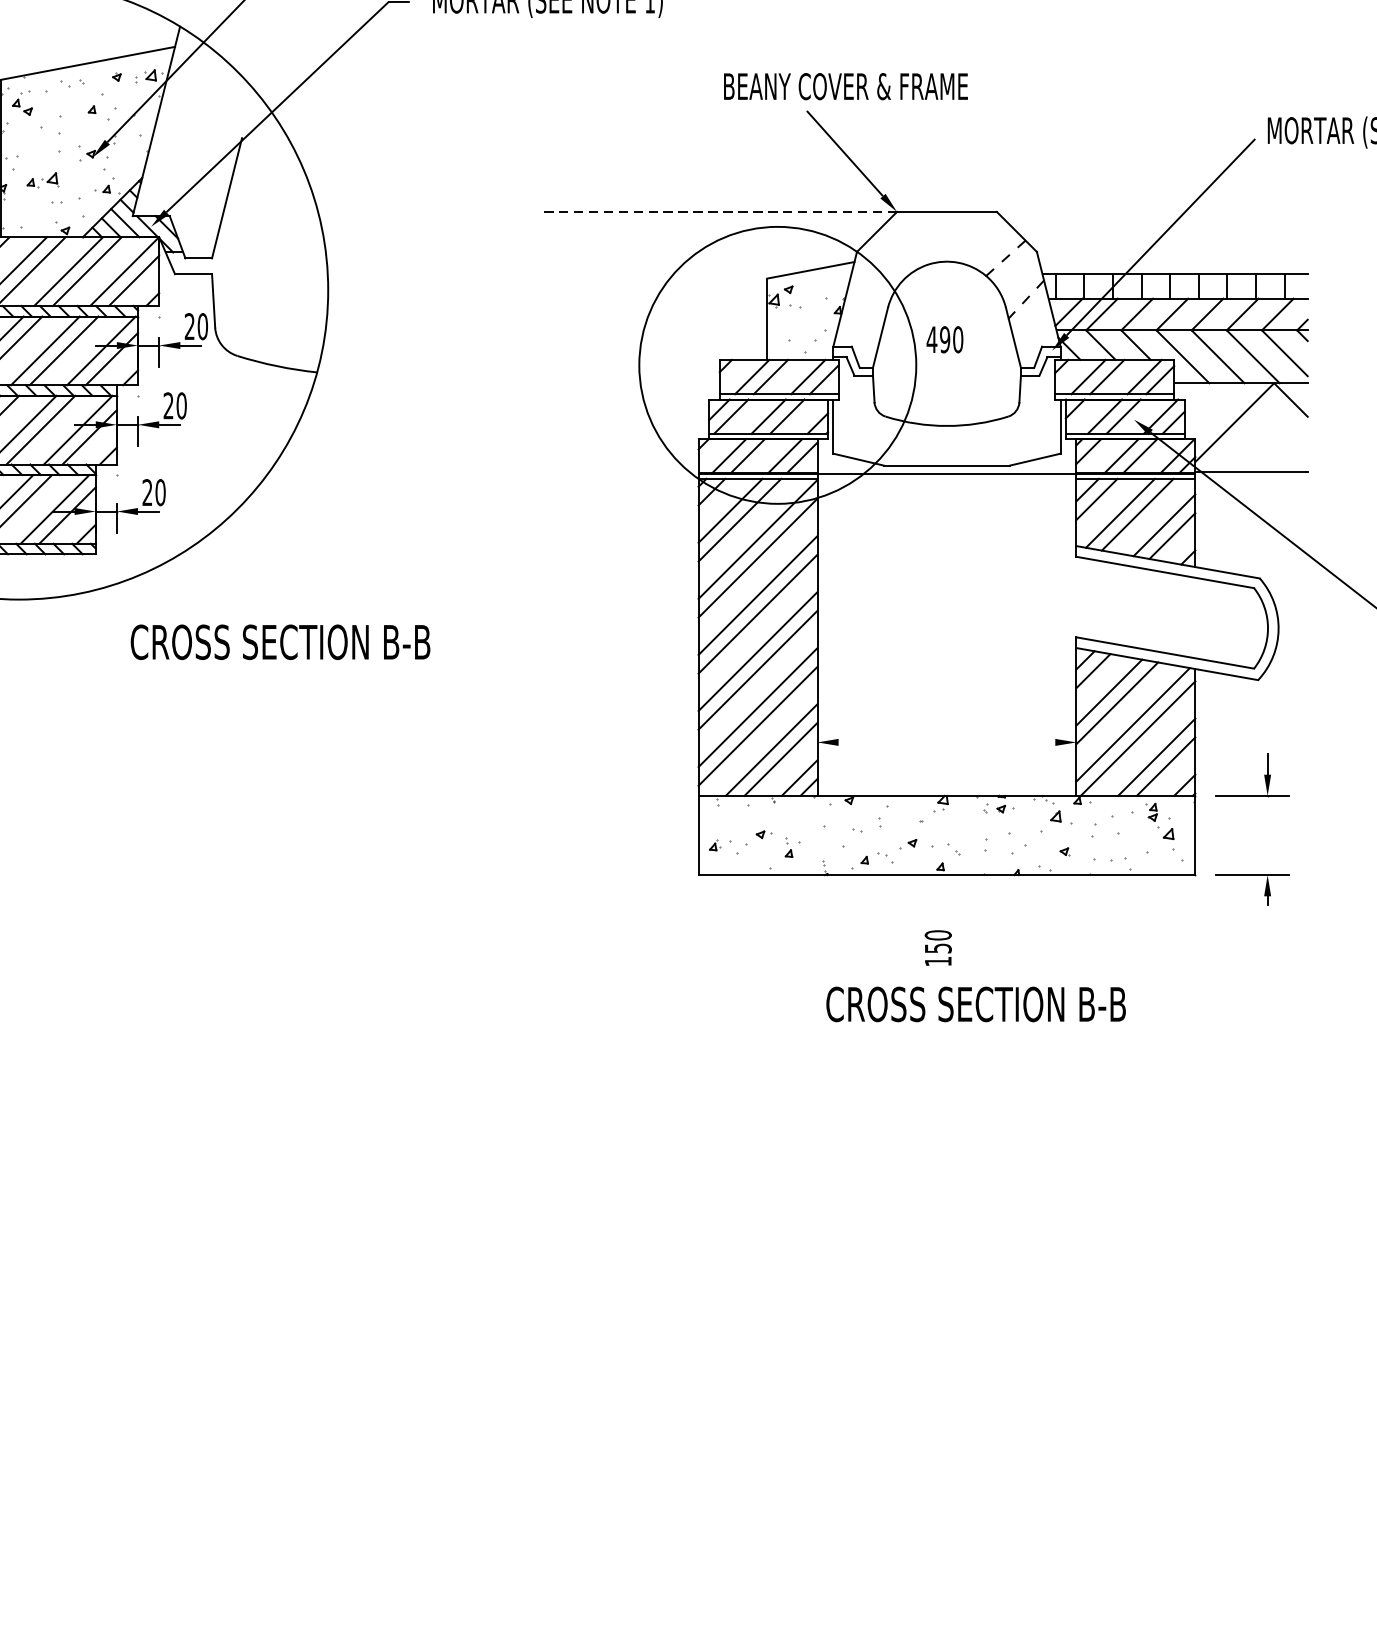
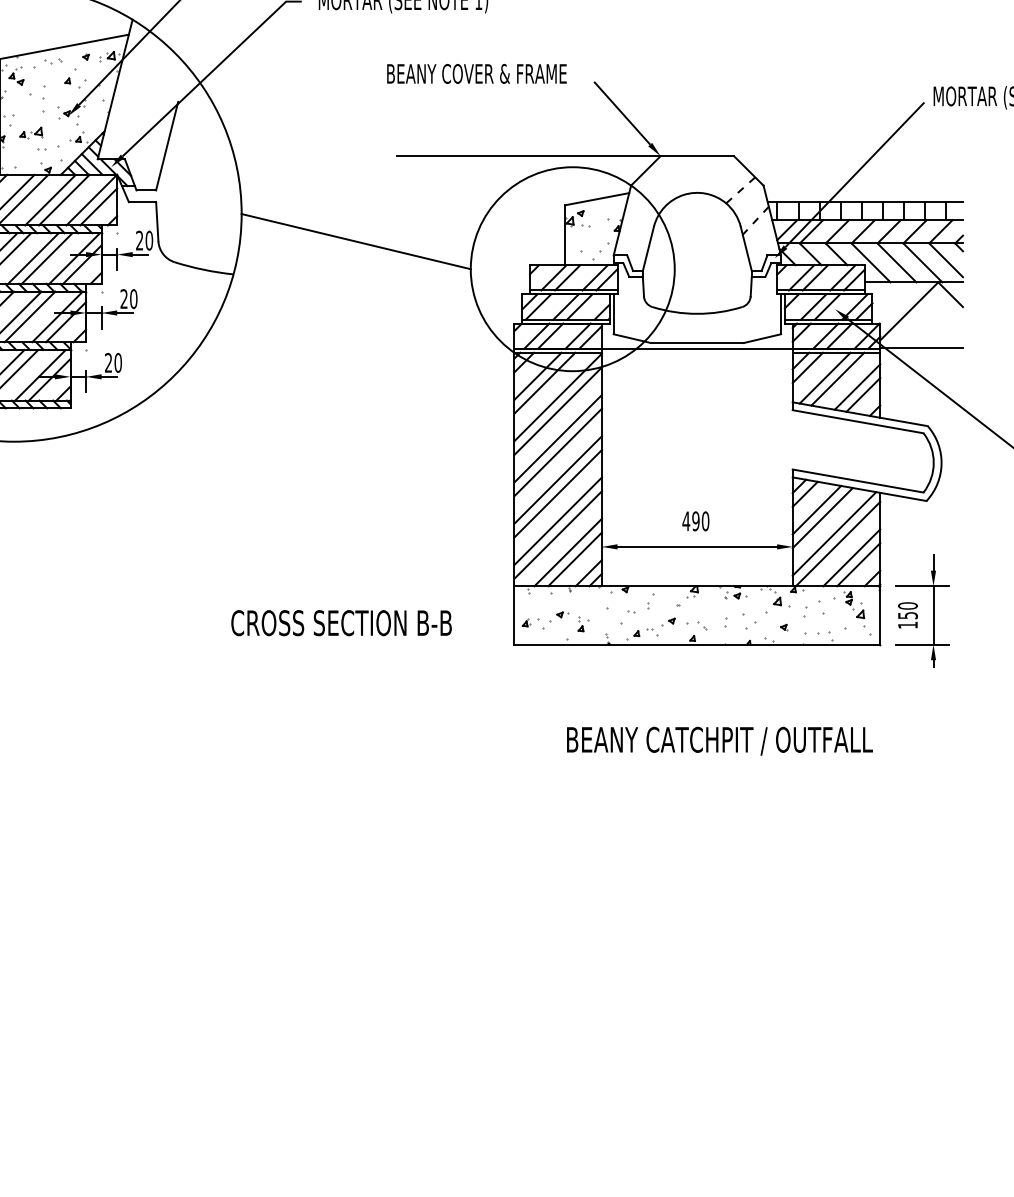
text: (845, 86) -> (476, 73), moved
line: (717, 212) -> (528, 156), dashed -> solid
line: (482, 327) -> (355, 241), added
text: (944, 339) -> (695, 521), moved
text: (280, 642) -> (341, 623), moved
line: (947, 741) -> (697, 546), added
line: (1267, 835) -> (933, 615), added
text: (937, 948) -> (907, 615), moved
text: (977, 1005) -> (719, 740), CROSS SECTION B-B -> BEANY CATCHPIT / OUTFALL

